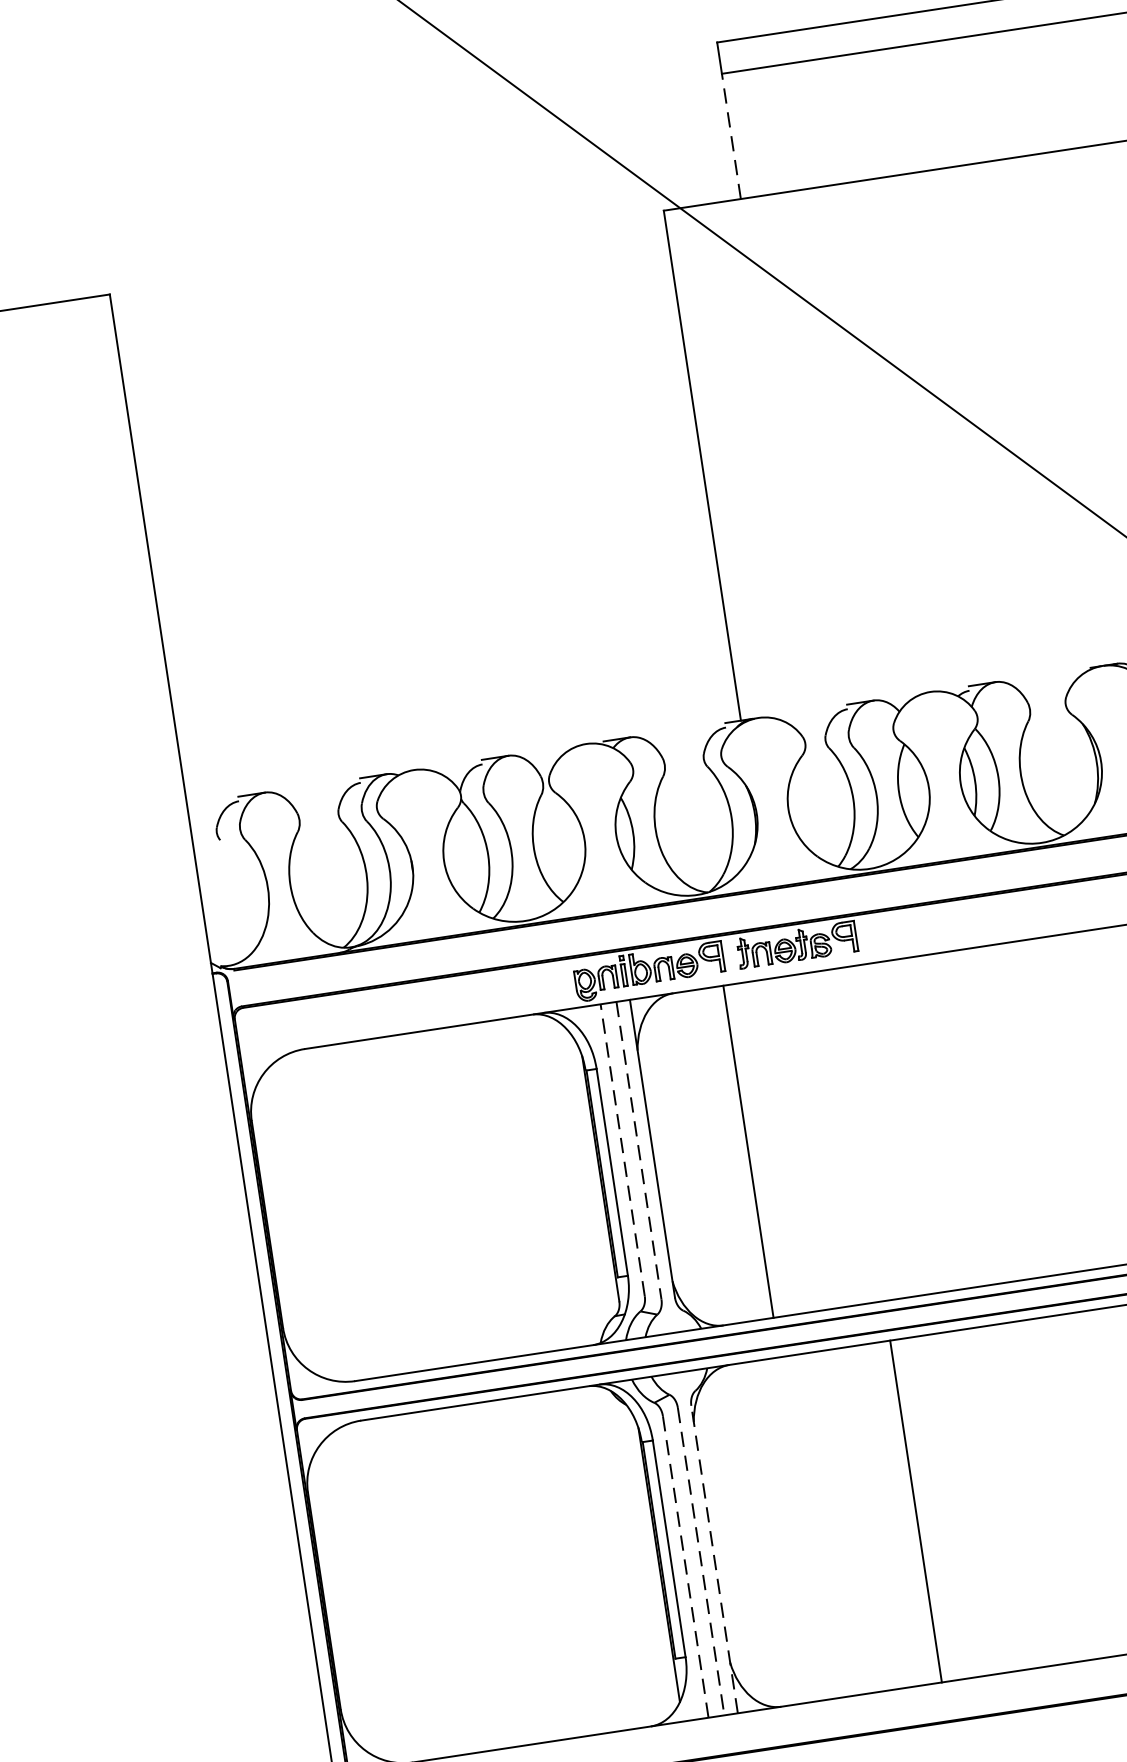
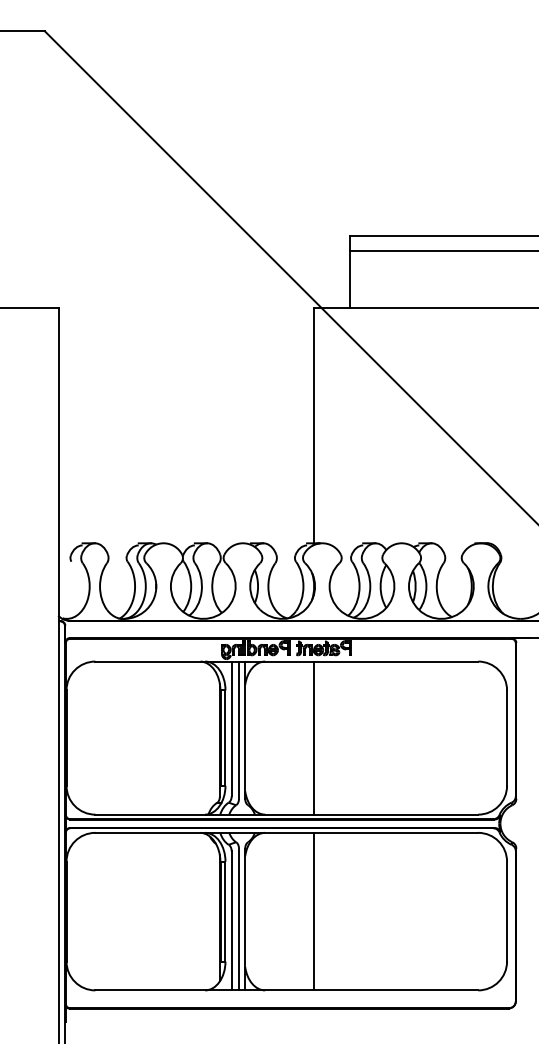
line: (730, 136) -> (349, 279), dashed -> solid
line: (622, 1149) -> (231, 728), dashed -> solid
line: (748, 1150) -> (314, 737), moved
line: (640, 1151) -> (239, 730), dashed -> solid
line: (916, 1511) -> (314, 911), moved
line: (715, 1559) -> (245, 919), dashed -> solid
line: (702, 1561) -> (239, 919), dashed -> solid
line: (685, 1566) -> (231, 920), dashed -> solid

